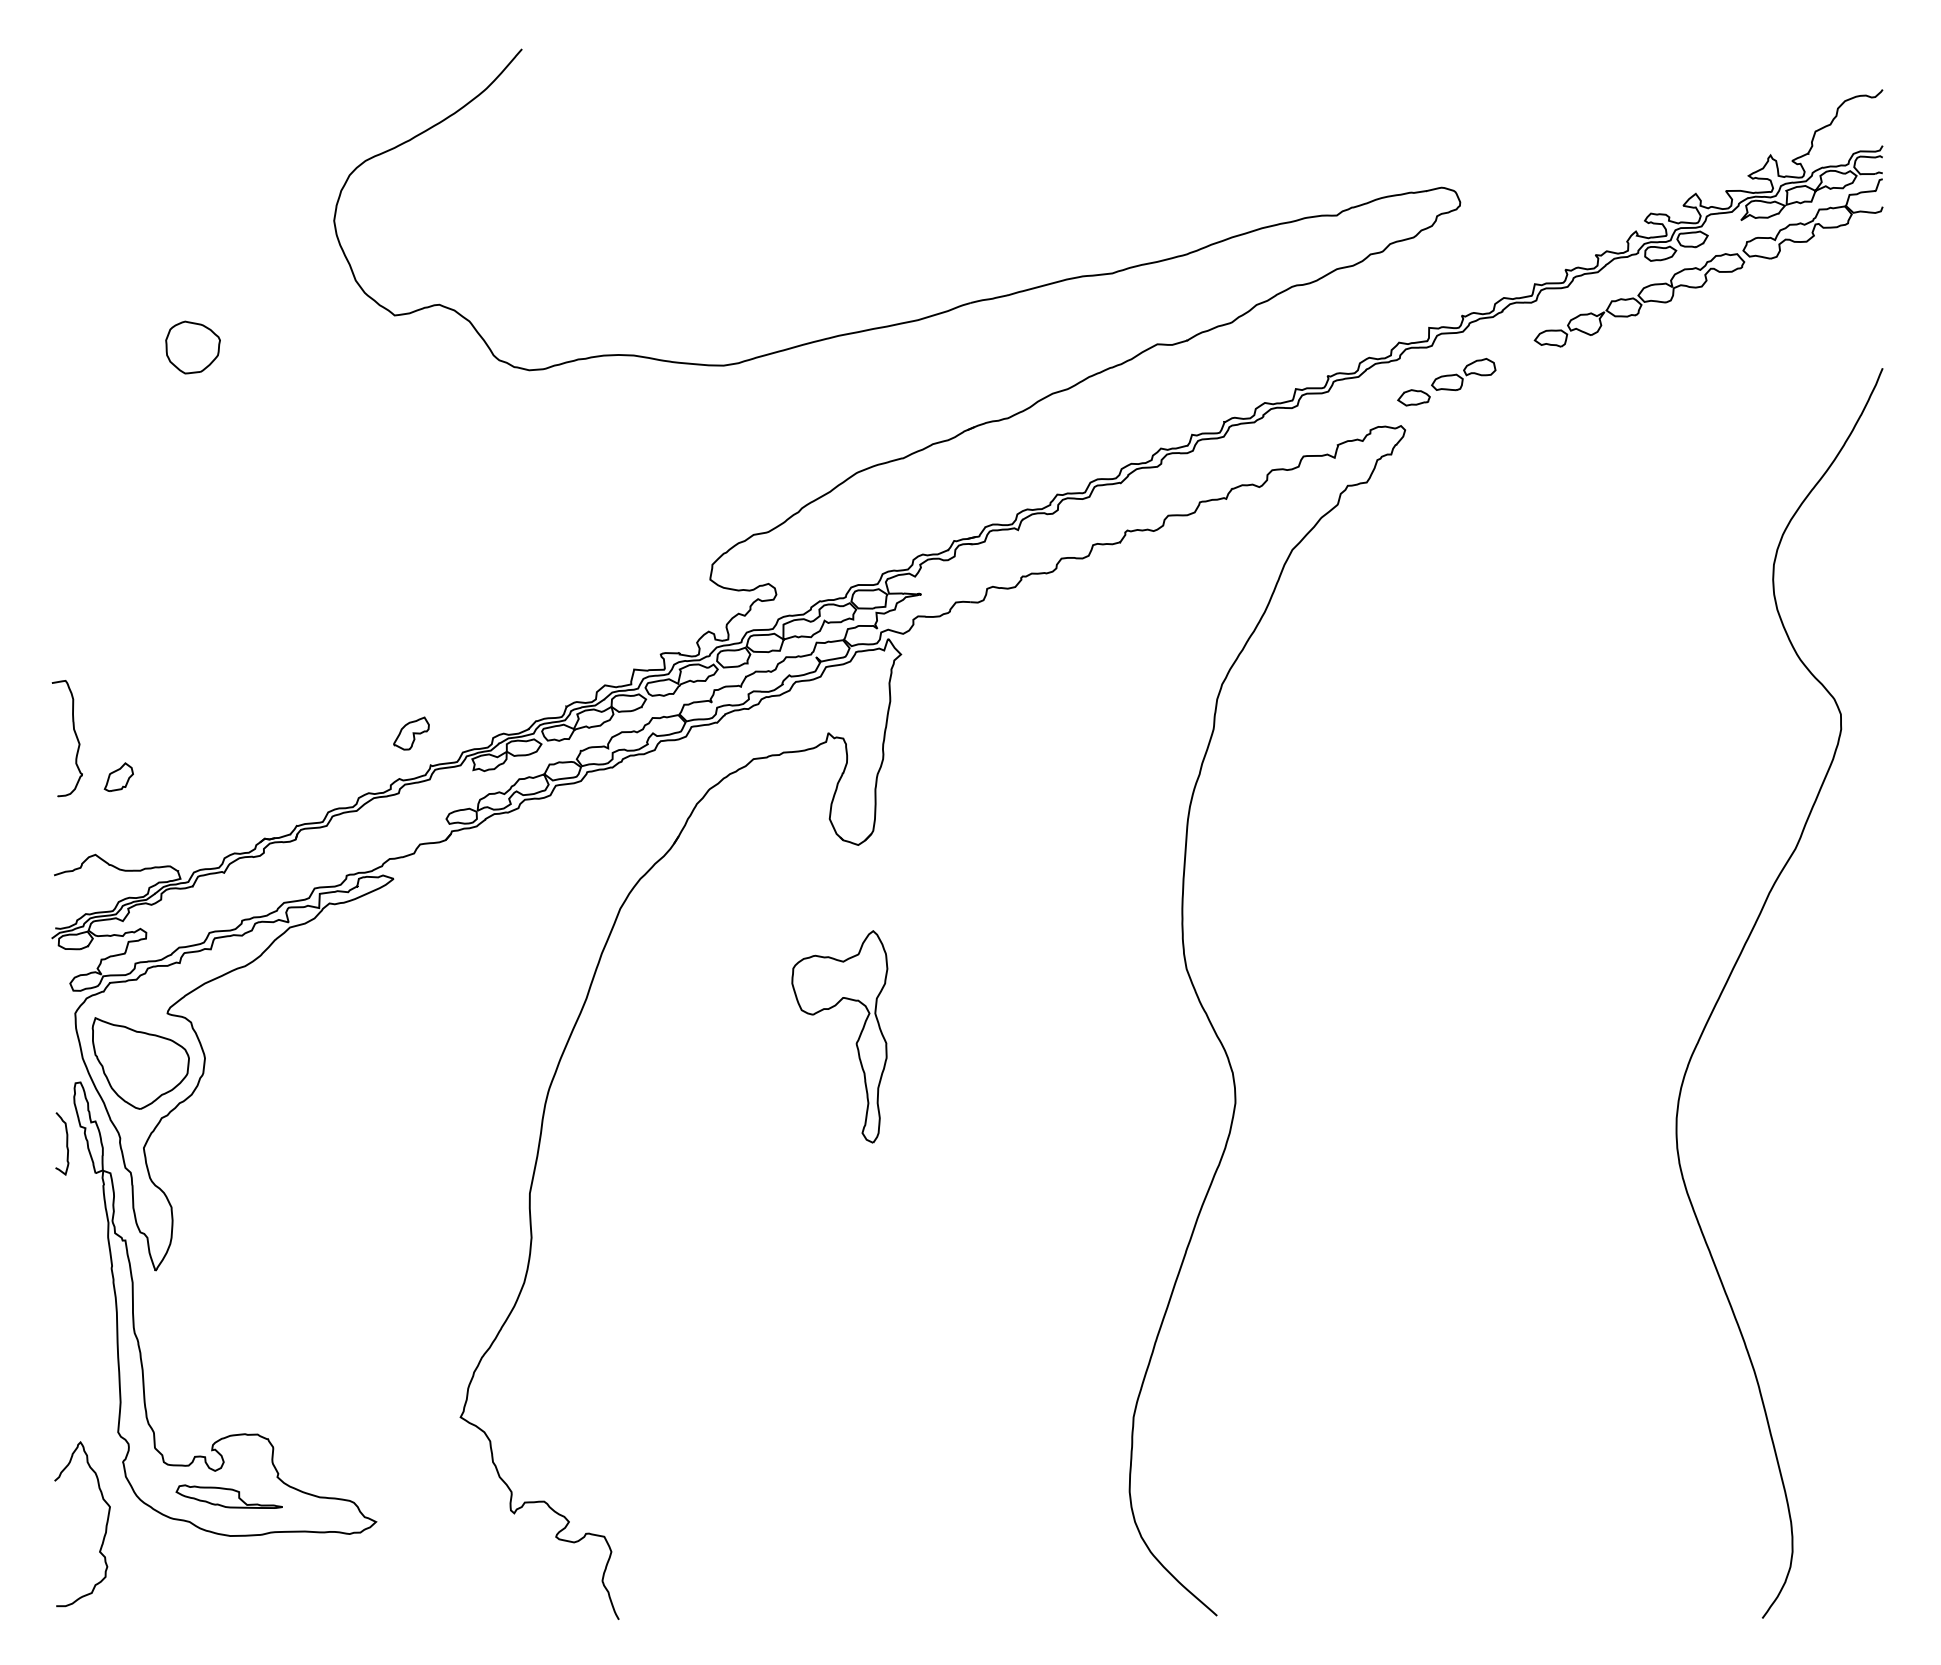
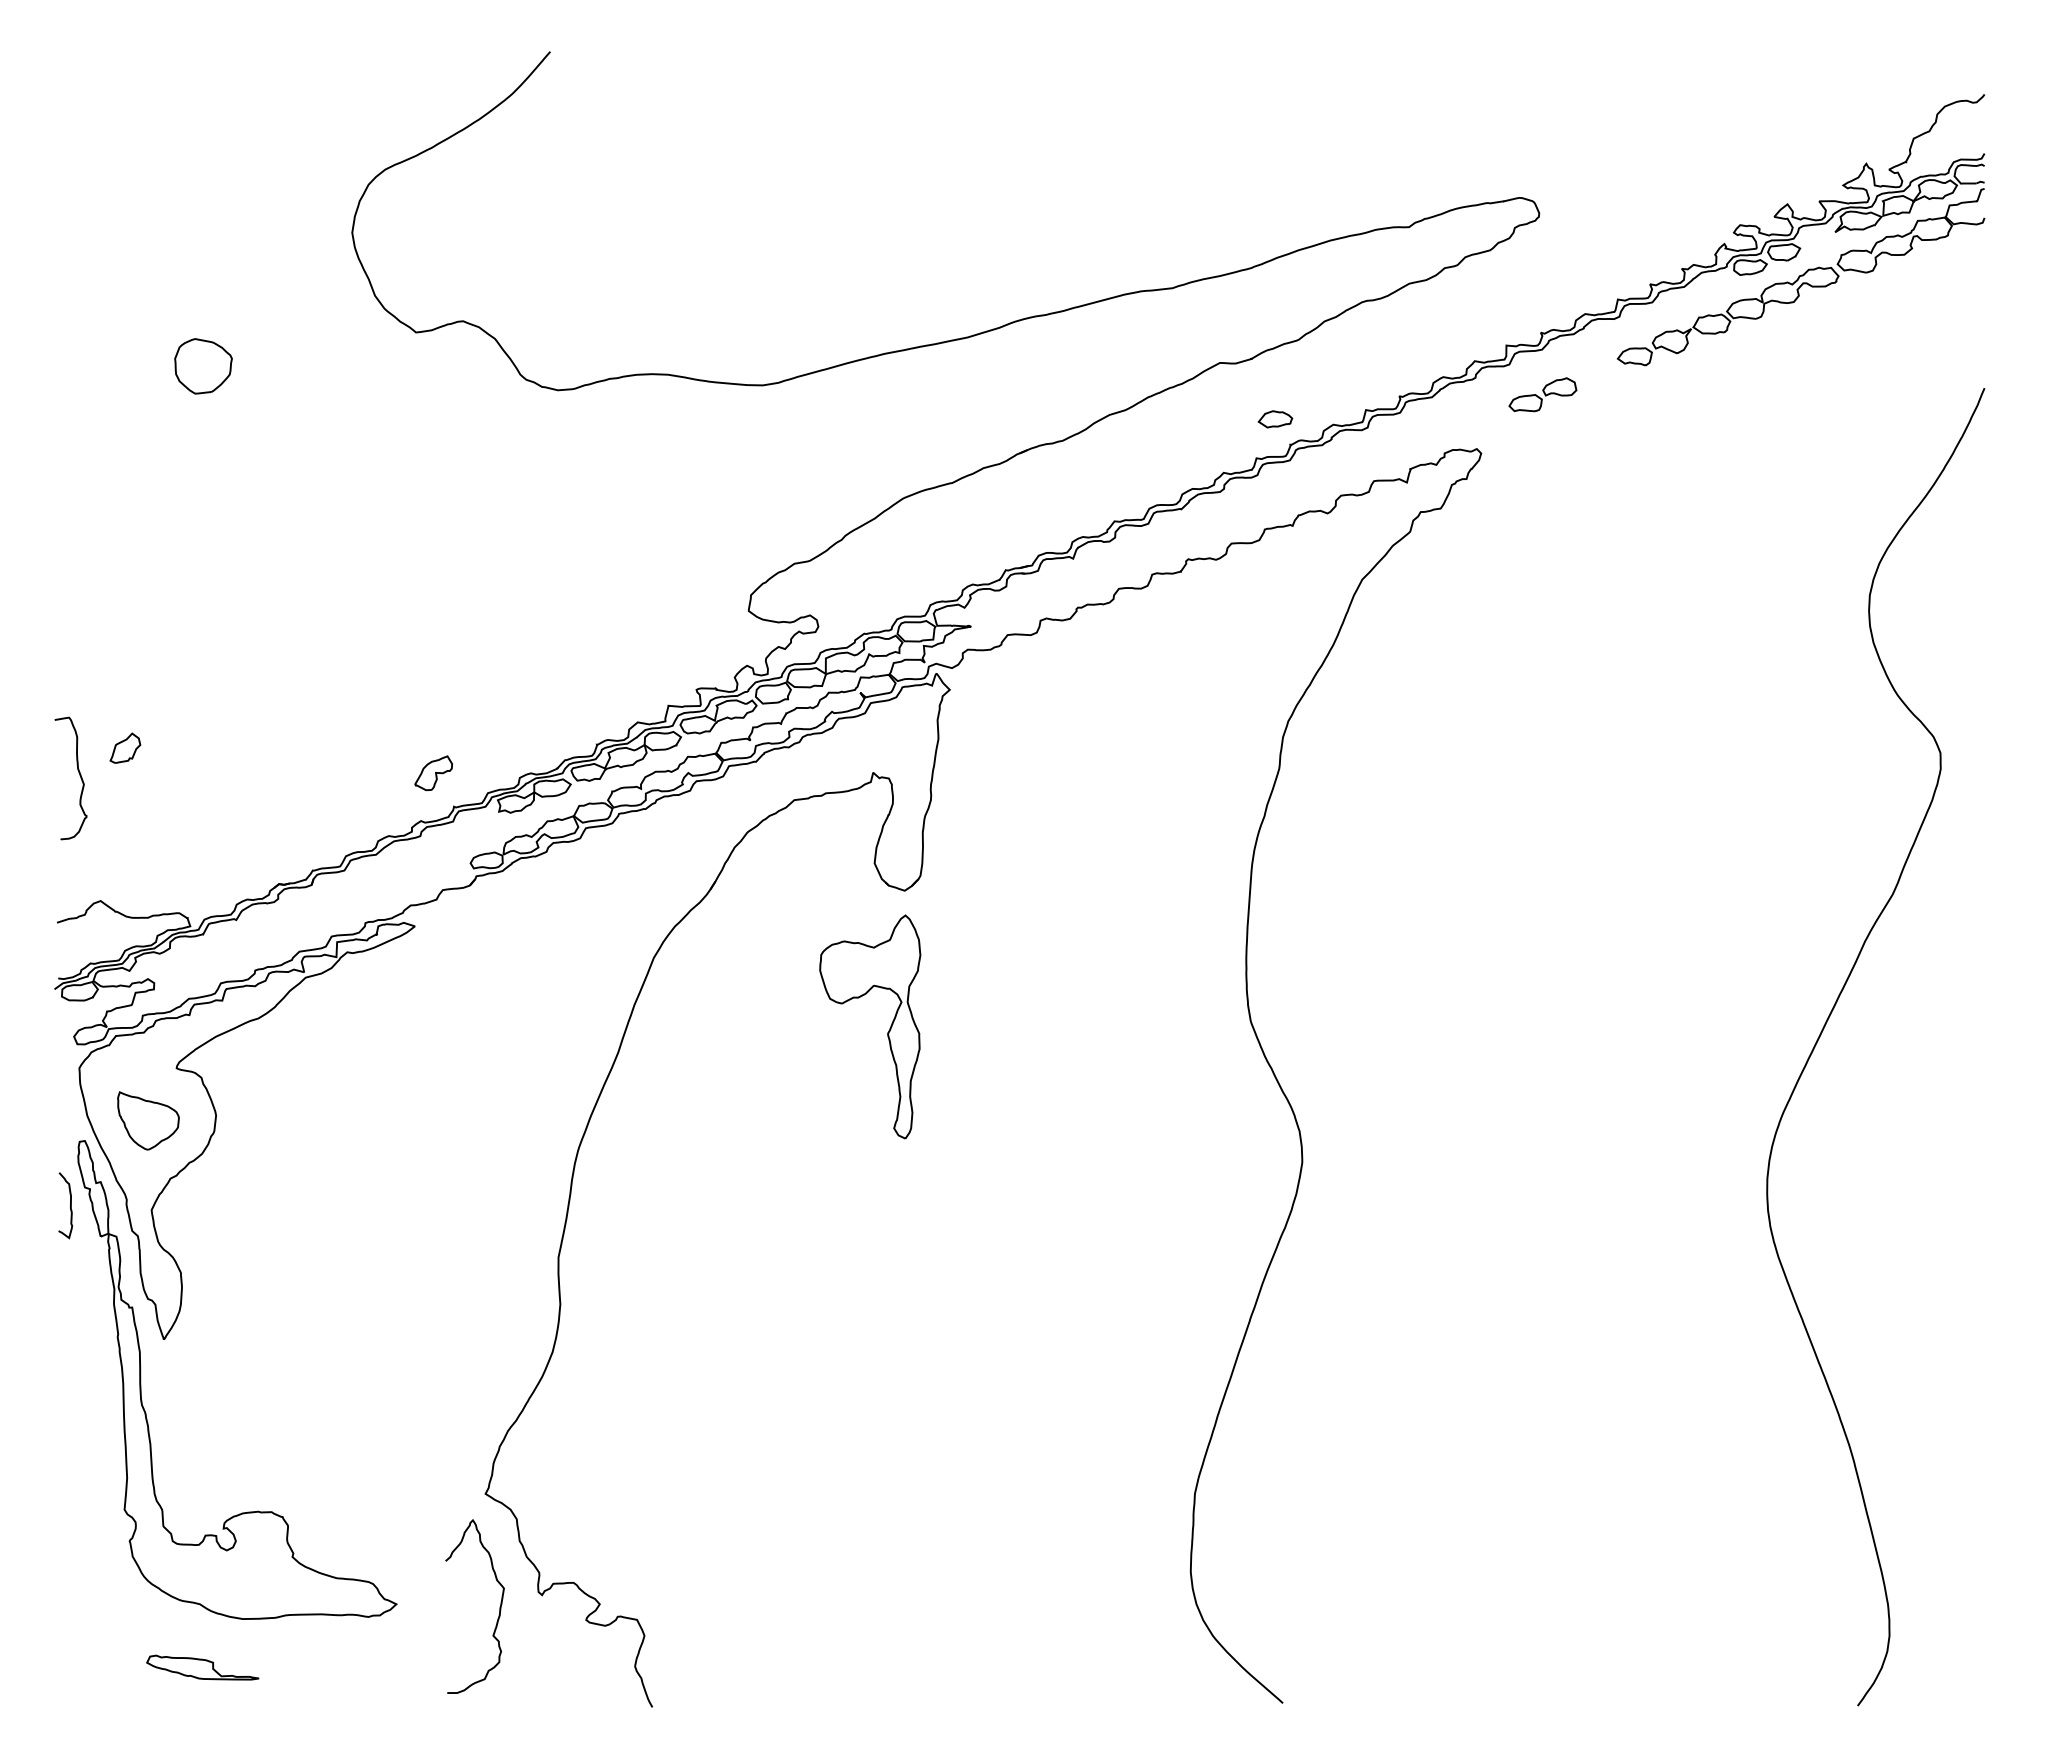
part: (1414, 397) -> (1275, 419), moved
part: (119, 776) -> (125, 747), moved
part: (856, 1042) -> (887, 1032), moved
part: (140, 1063) -> (148, 1120), size x0.6
part: (229, 1496) -> (202, 1667), moved
curve: (105, 1524) -> (499, 1606), moved

